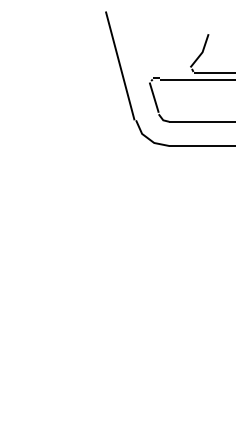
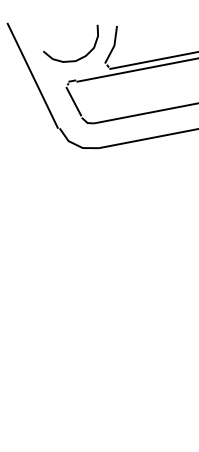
curve: (167, 57) -> (79, 57), added

